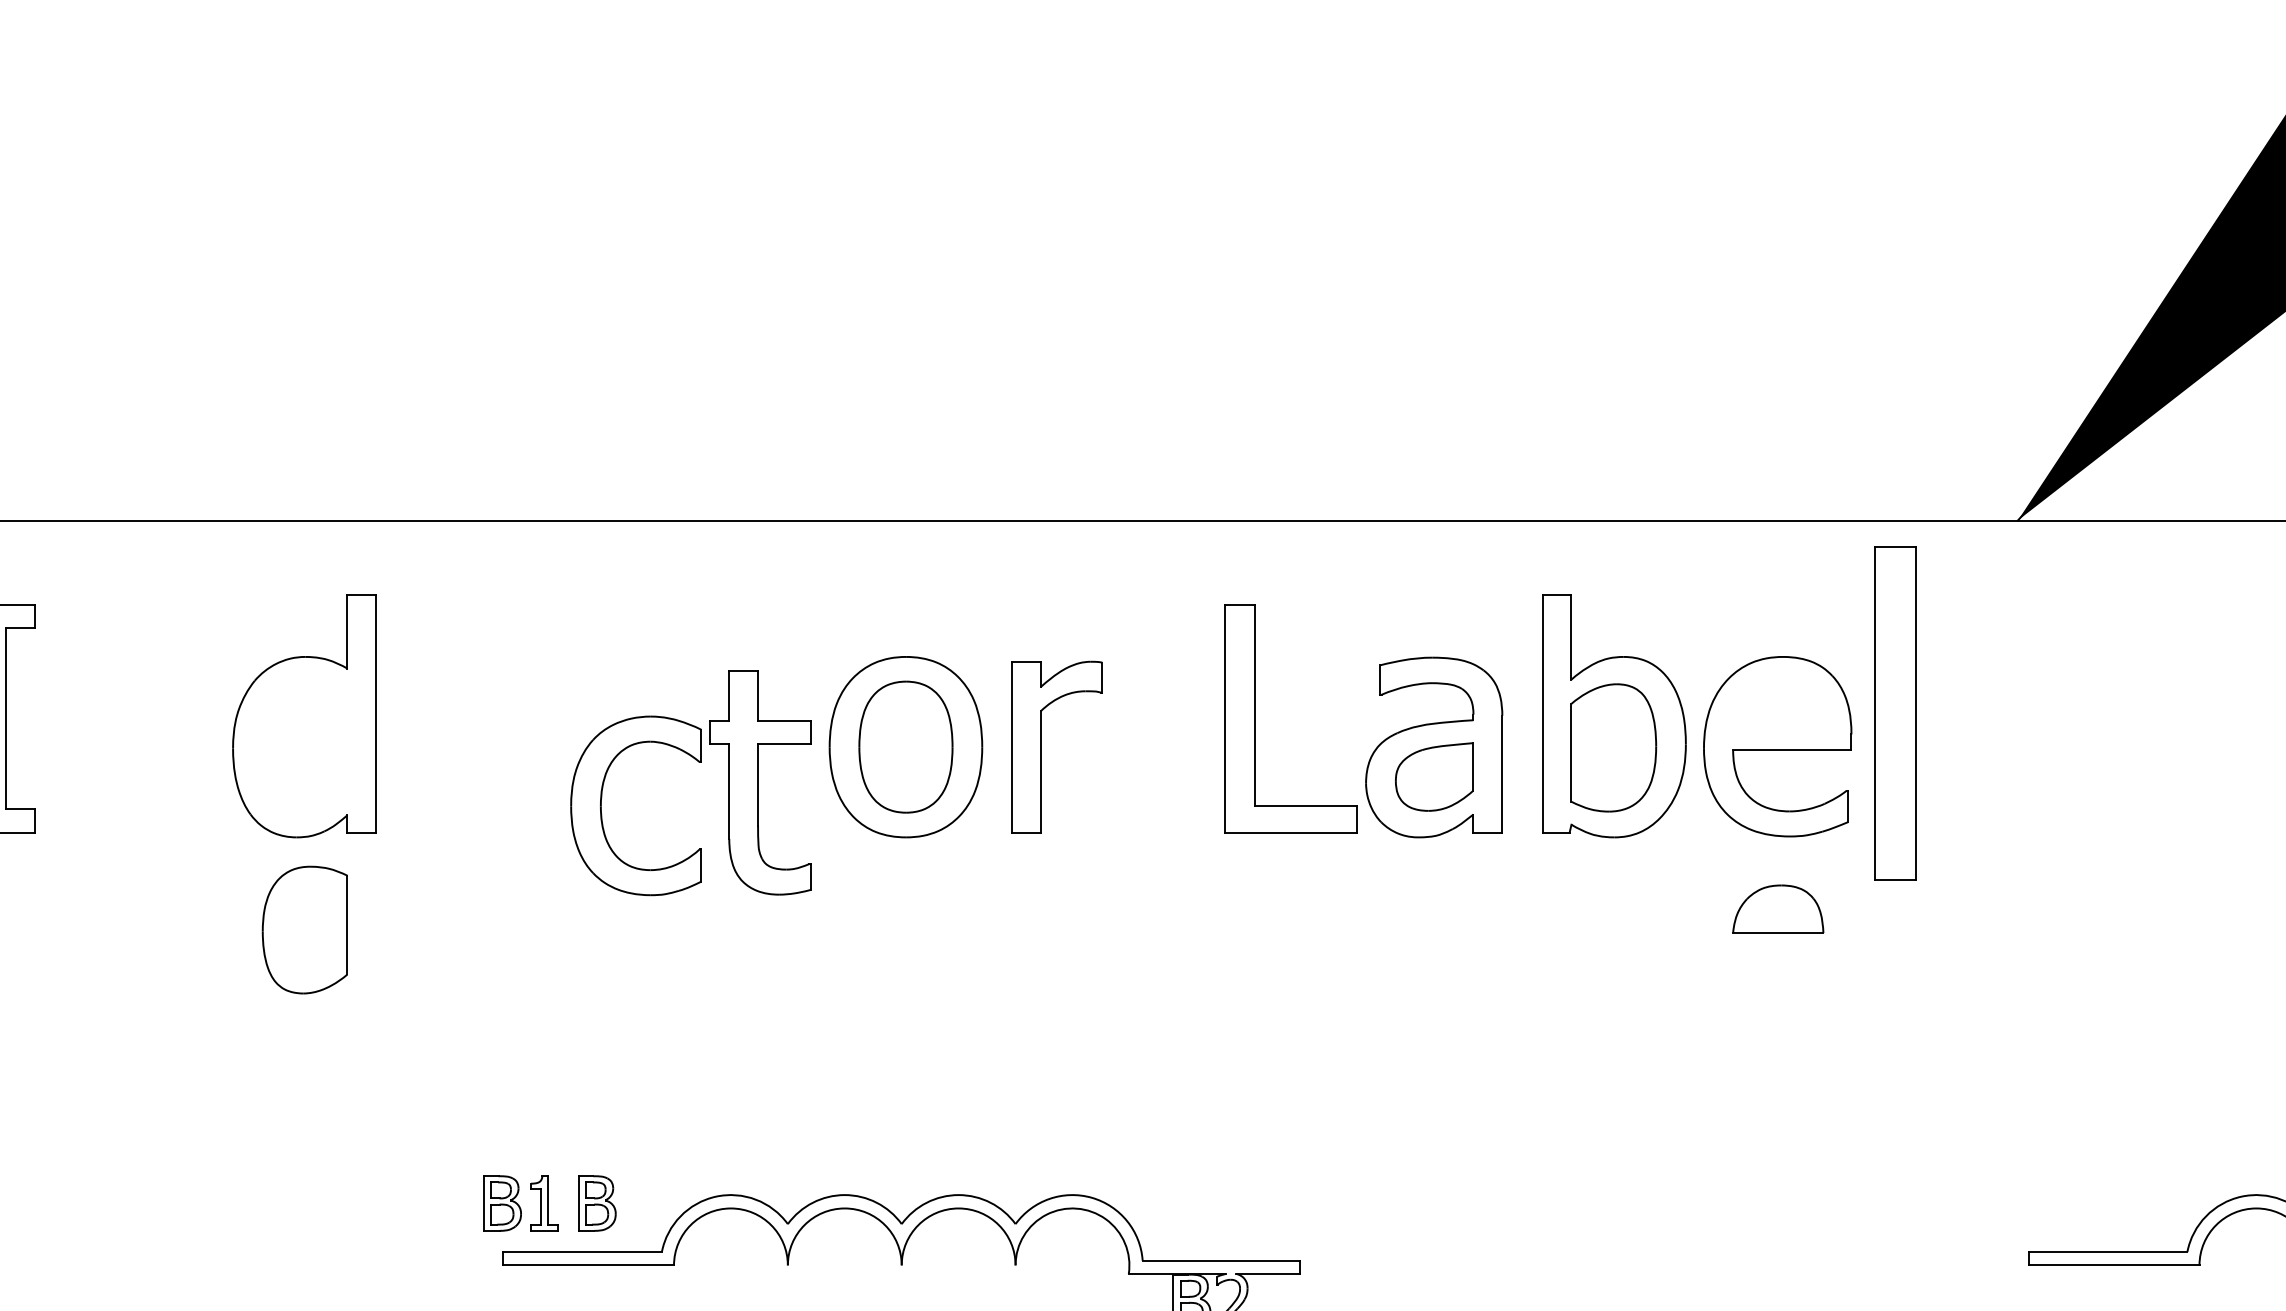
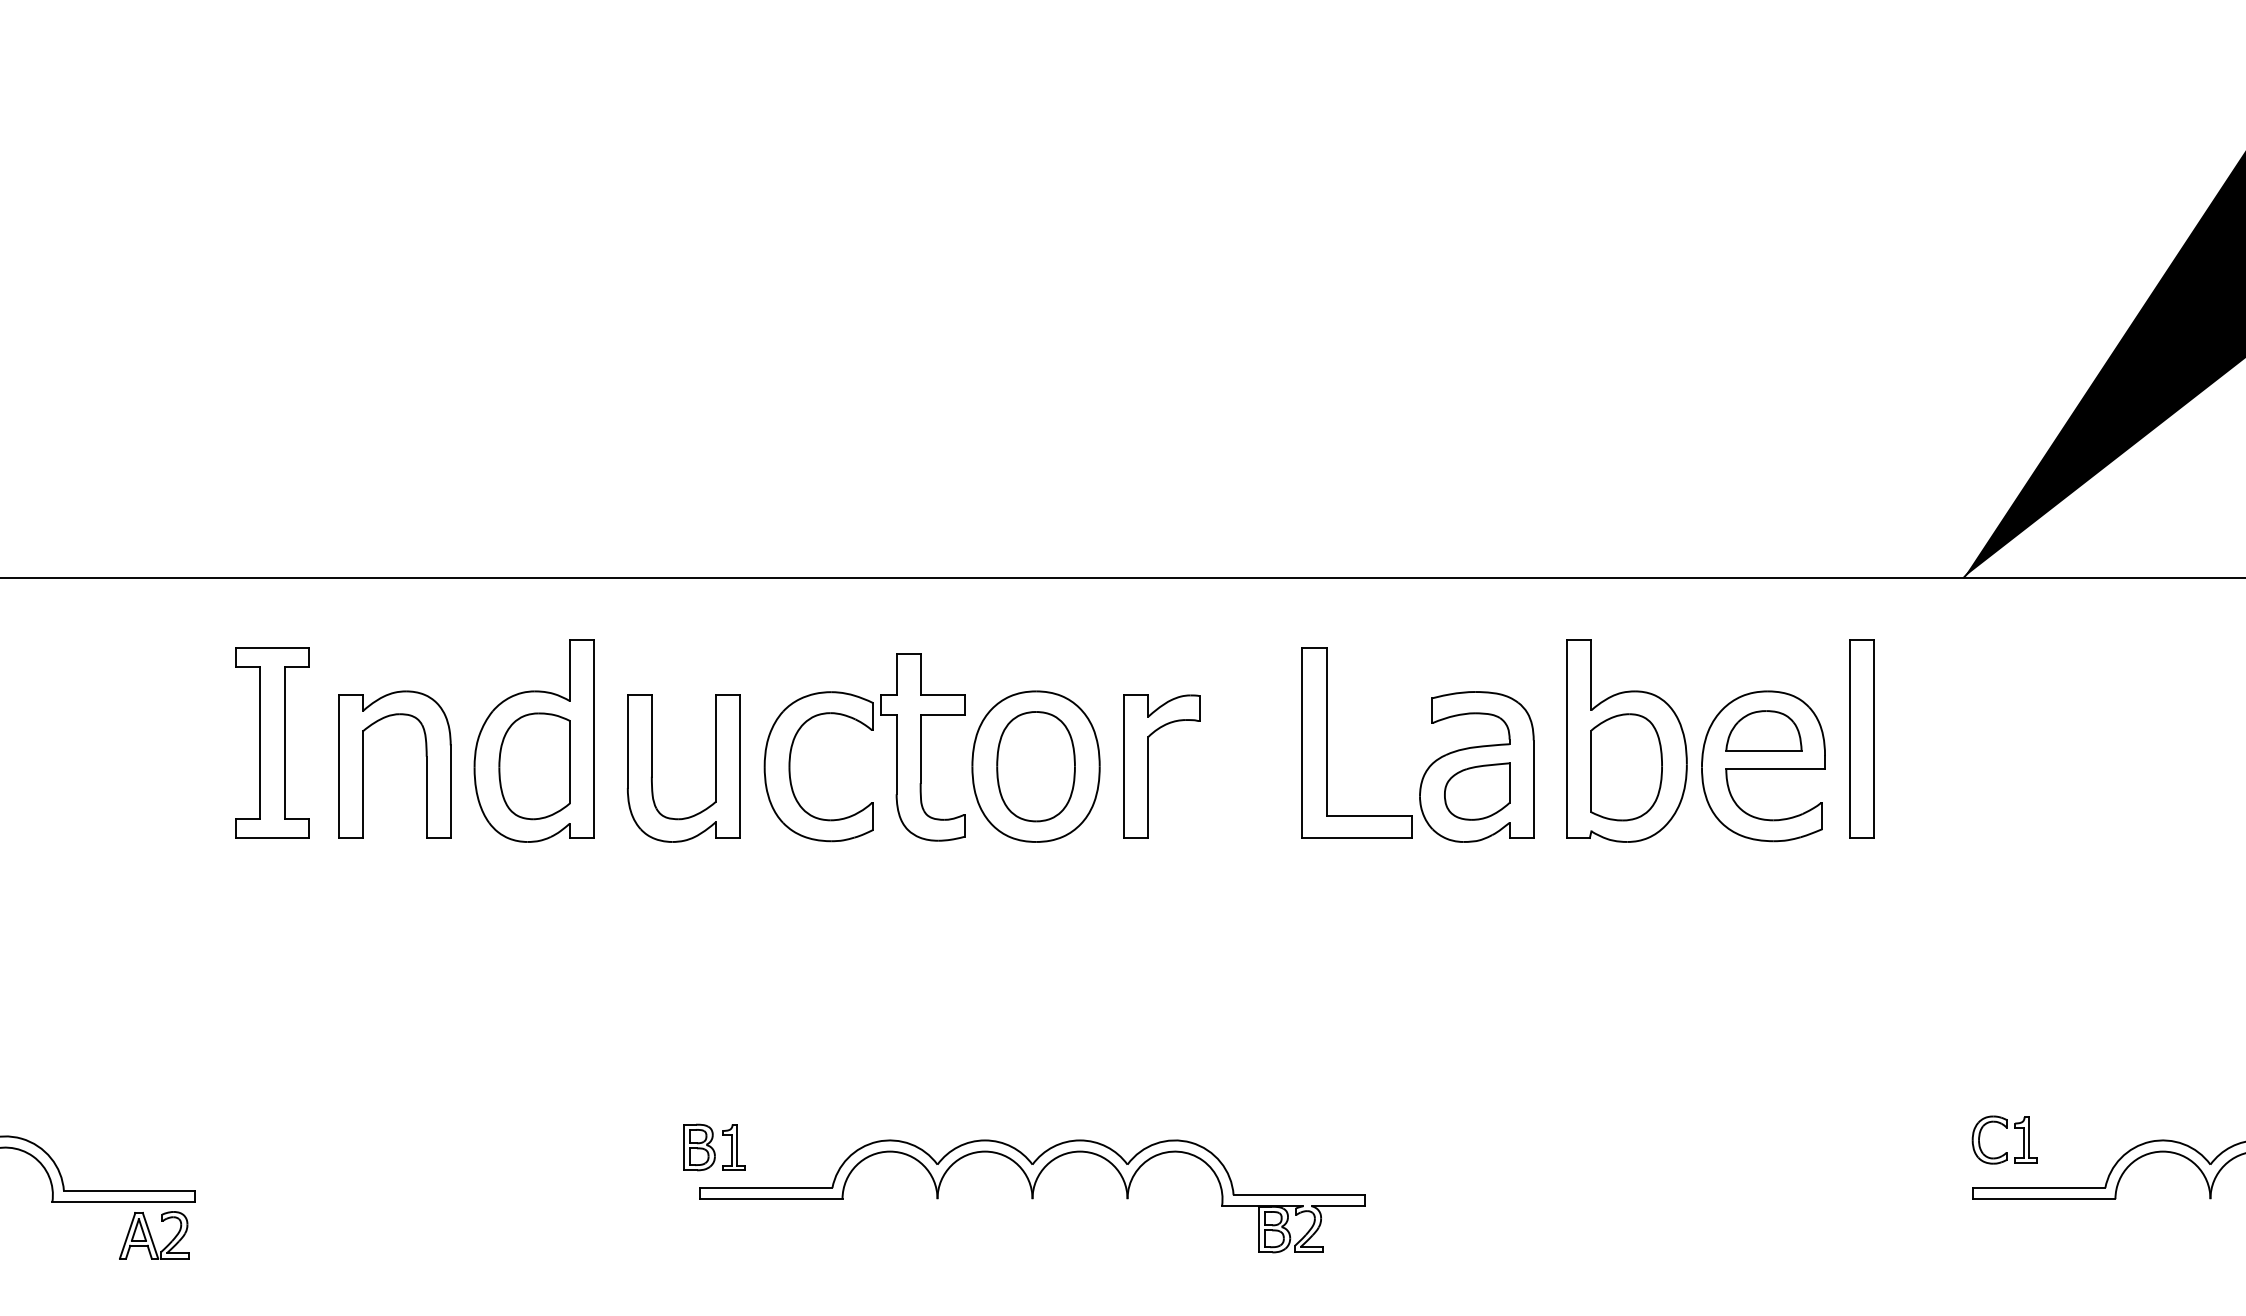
part: (1895, 713) -> (1861, 738), size x0.71
part: (99, 744) -> (363, 764), added
part: (446, 749) -> (652, 768), added
part: (697, 762) -> (870, 730), moved
part: (1777, 908) -> (1763, 730), moved
part: (304, 930) -> (534, 766), moved
part: (2068, 1180) -> (2006, 1128), added
part: (597, 1203) -> (778, 1147), removed

